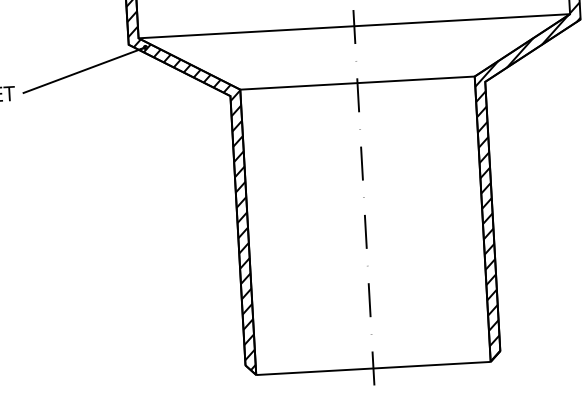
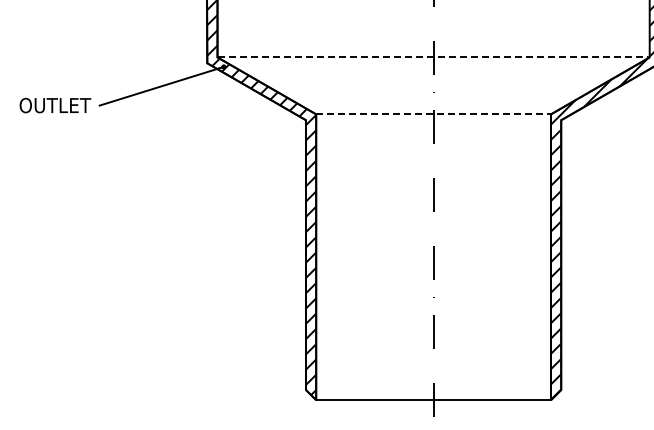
line: (355, 26) -> (434, 57), solid -> dashed
line: (358, 83) -> (434, 114), solid -> dashed

